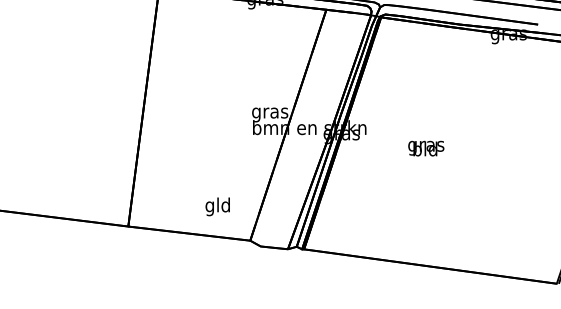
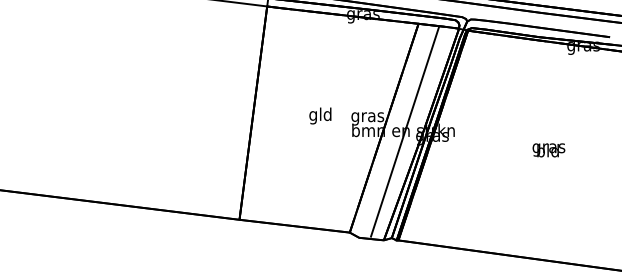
line: (310, 128) -> (404, 131), added
text: (425, 148) -> (548, 150), moved
text: (217, 206) -> (320, 115), moved

